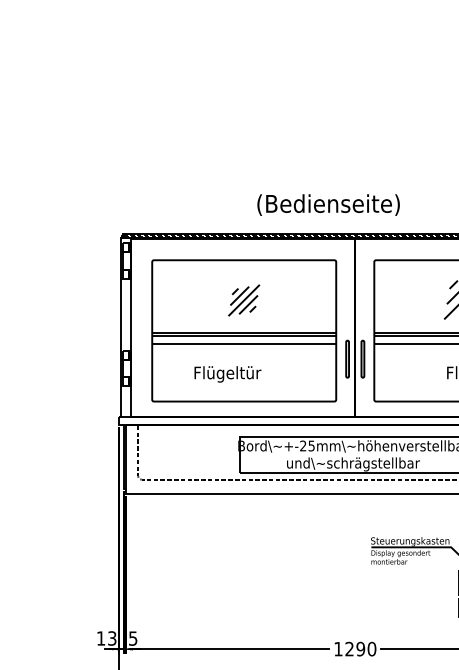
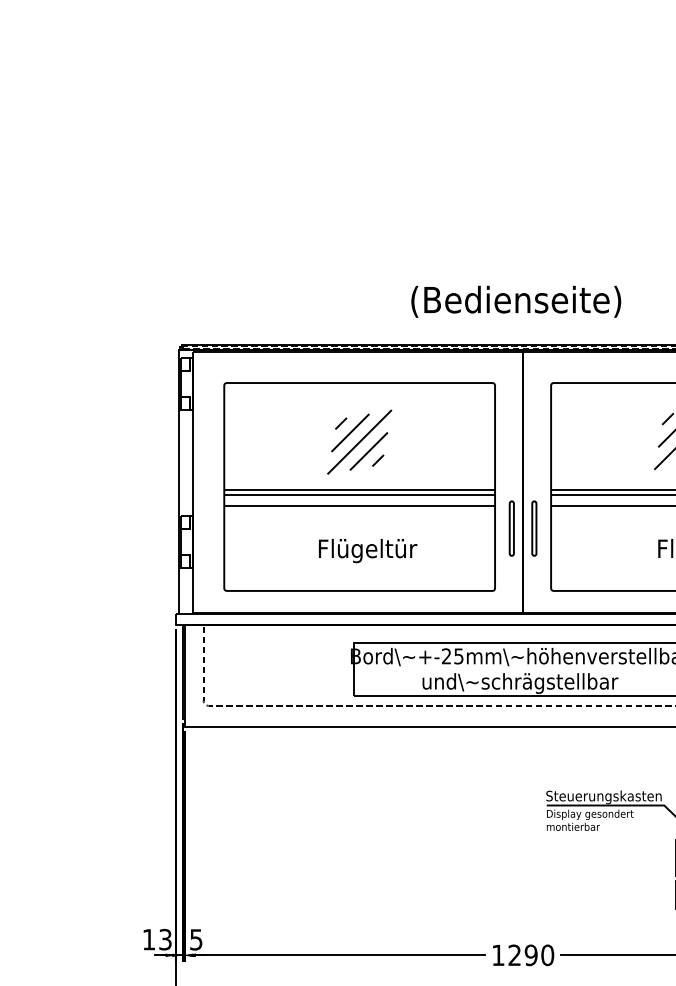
text: (328, 204) -> (516, 300), moved
part: (243, 300) -> (358, 442), size x1.43
text: (227, 374) -> (367, 551), moved

